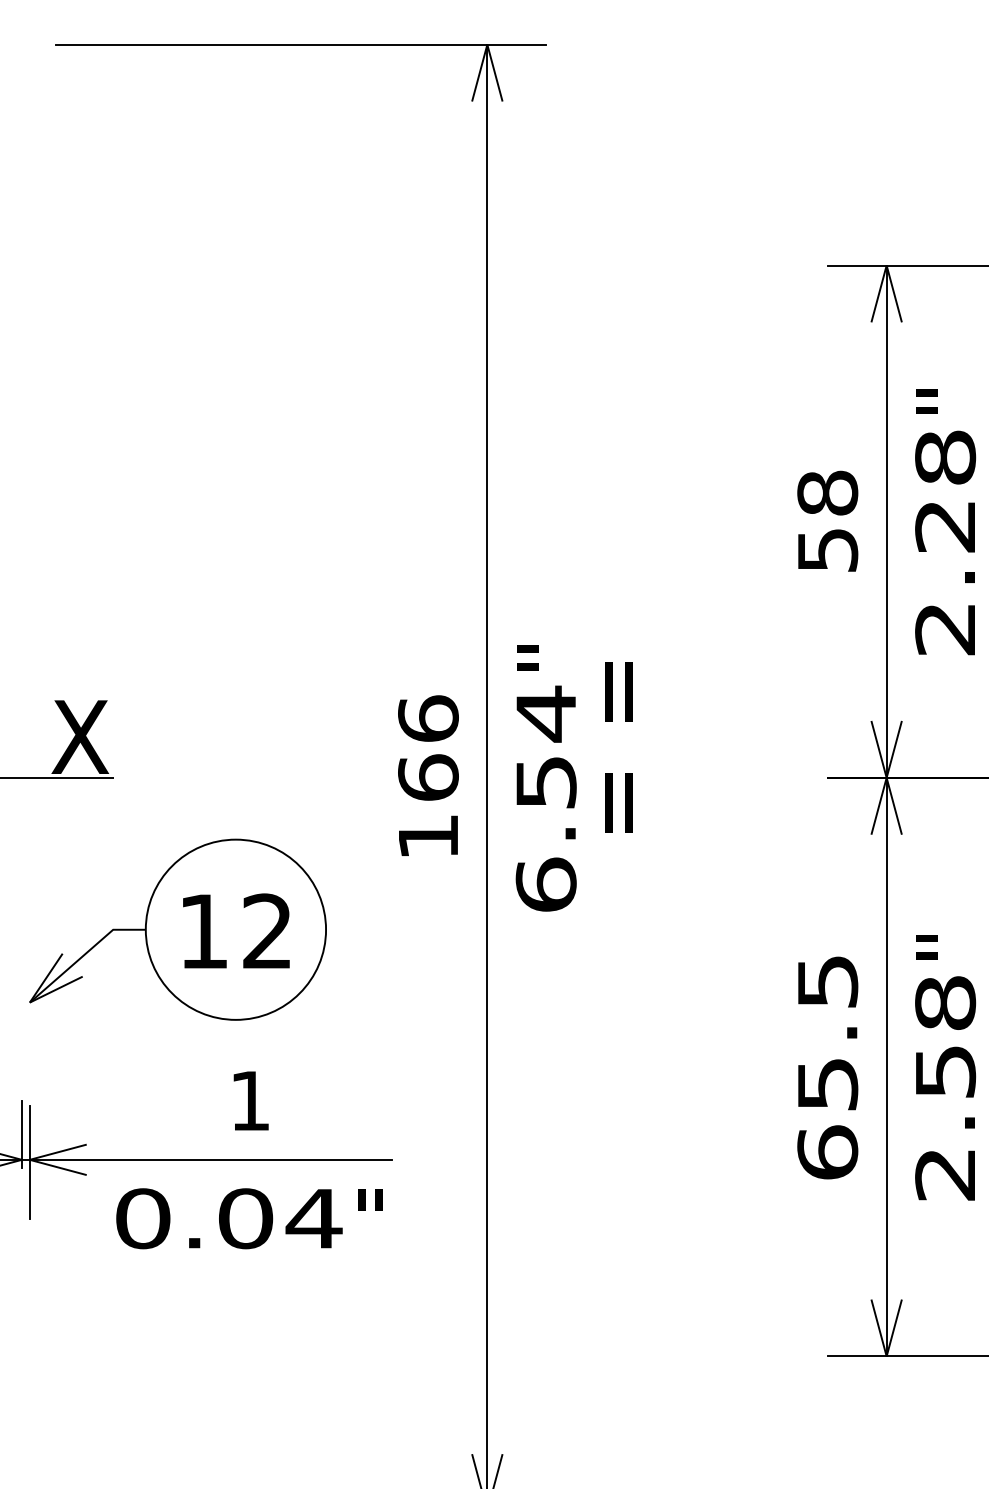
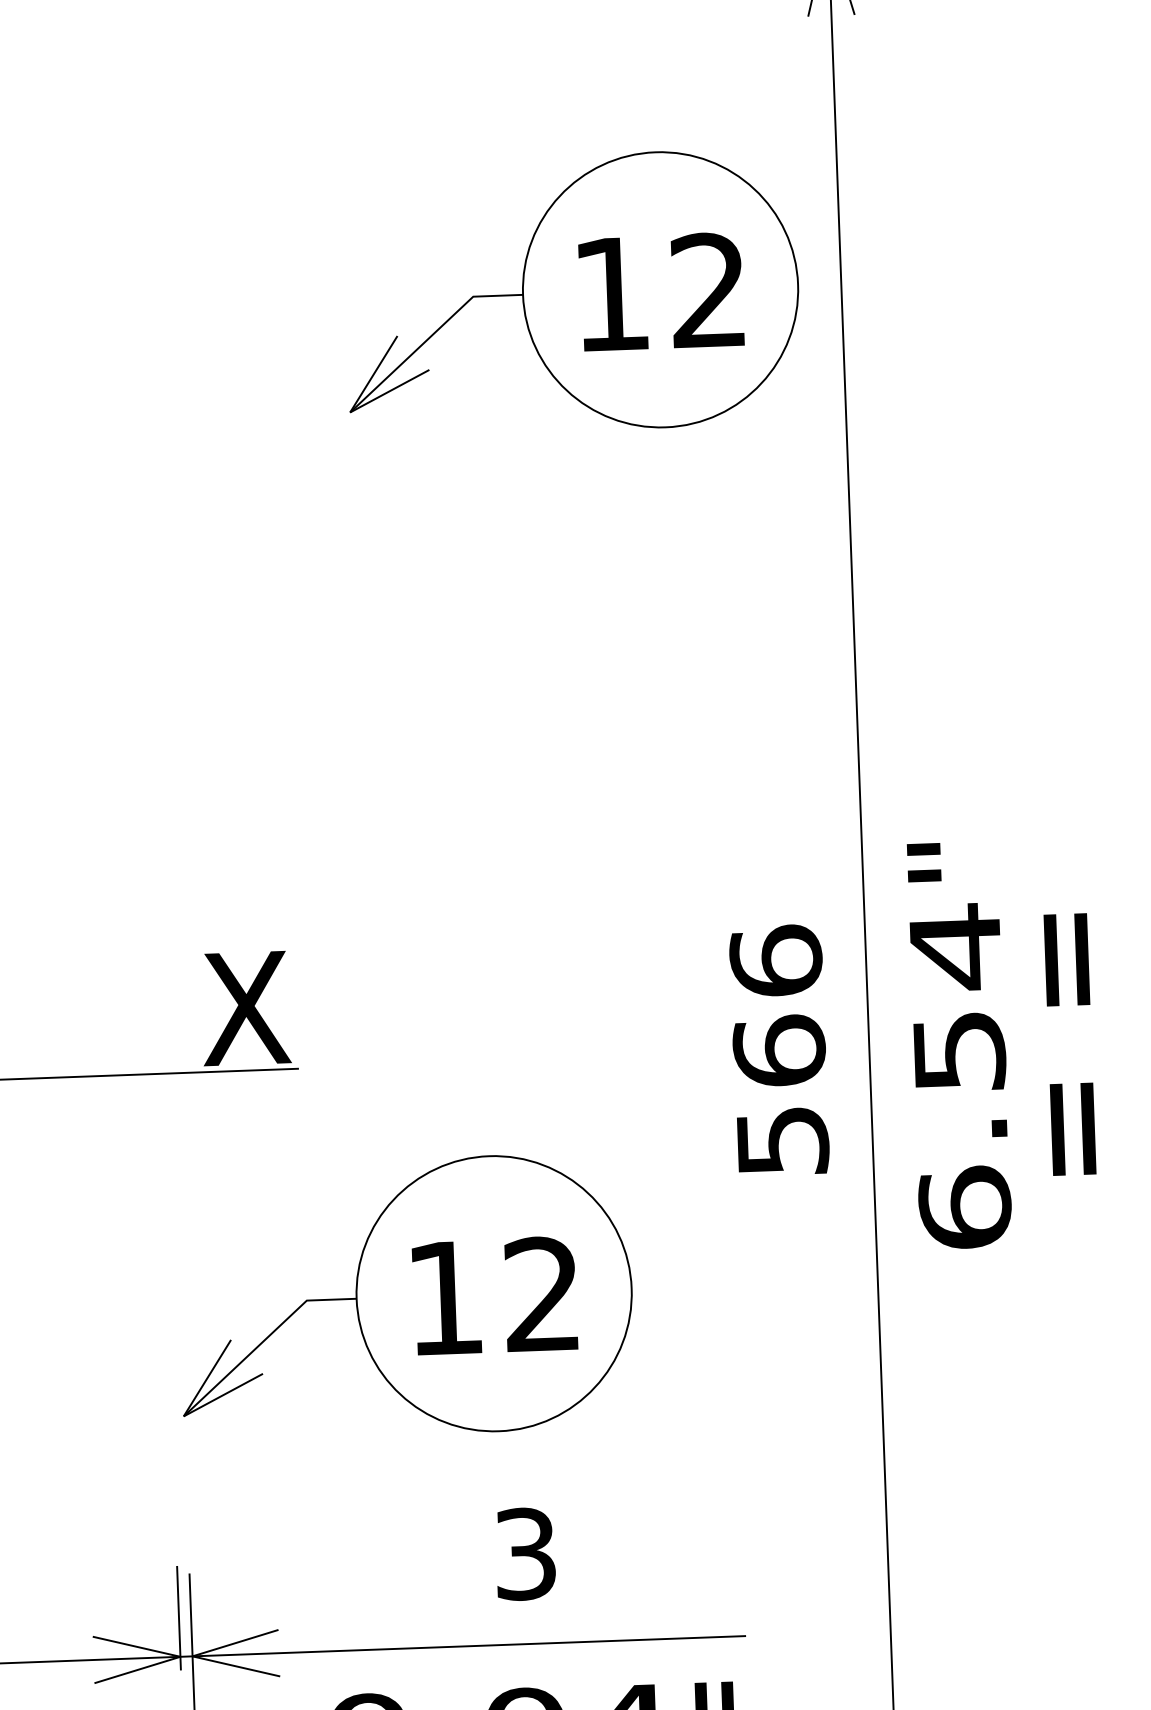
part: (310, 276) -> (571, 292), added
text: (618, 747) -> (1069, 1044), moved
text: (428, 837) -> (782, 1142), 166 -> 566
text: (250, 1100) -> (525, 1553), 1 -> 3

